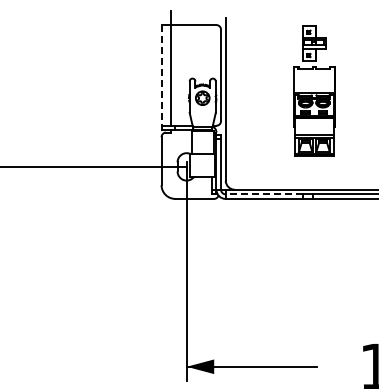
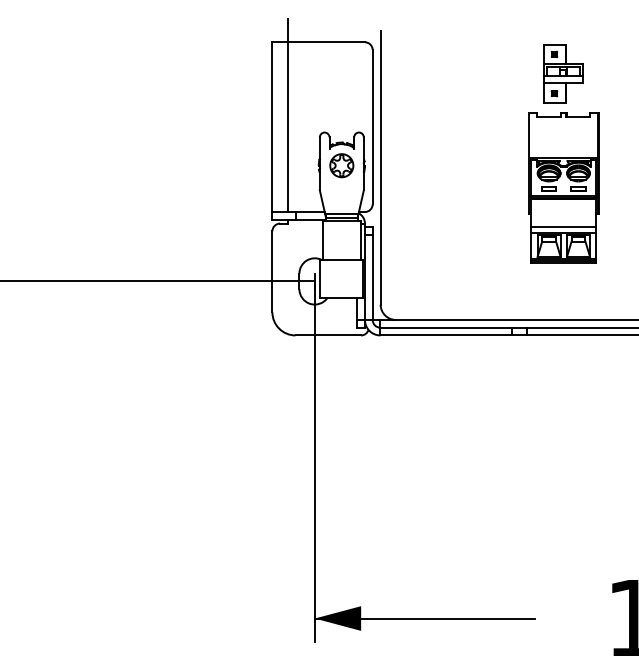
line: (161, 75) -> (272, 127), dashed -> solid
part: (314, 90) -> (564, 152), moved
line: (264, 194) -> (445, 328), dashed -> solid

